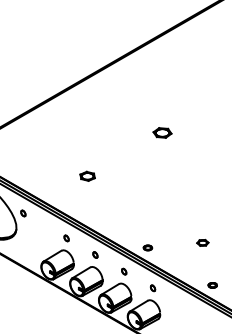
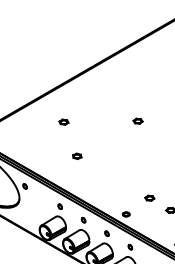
part: (162, 133) -> (138, 121), size x0.62
part: (70, 134) -> (63, 122), added
part: (87, 176) -> (77, 156), size x0.71
part: (176, 227) -> (149, 197), added

